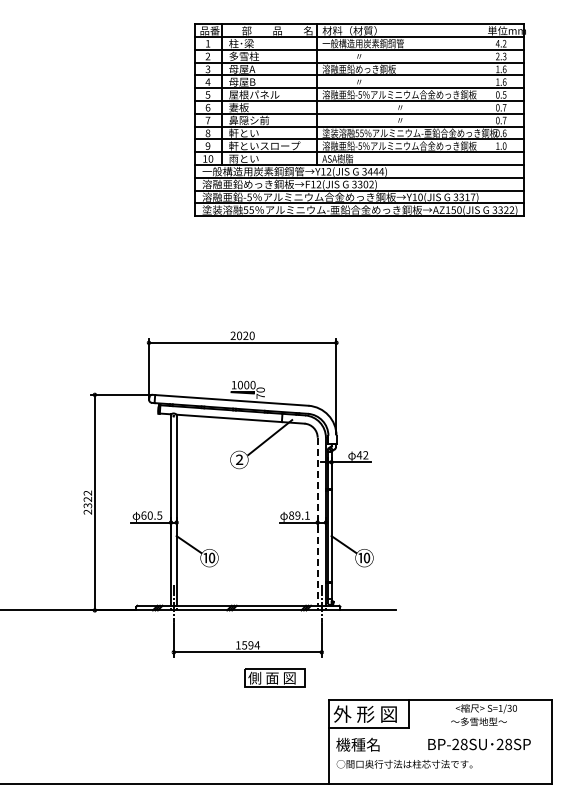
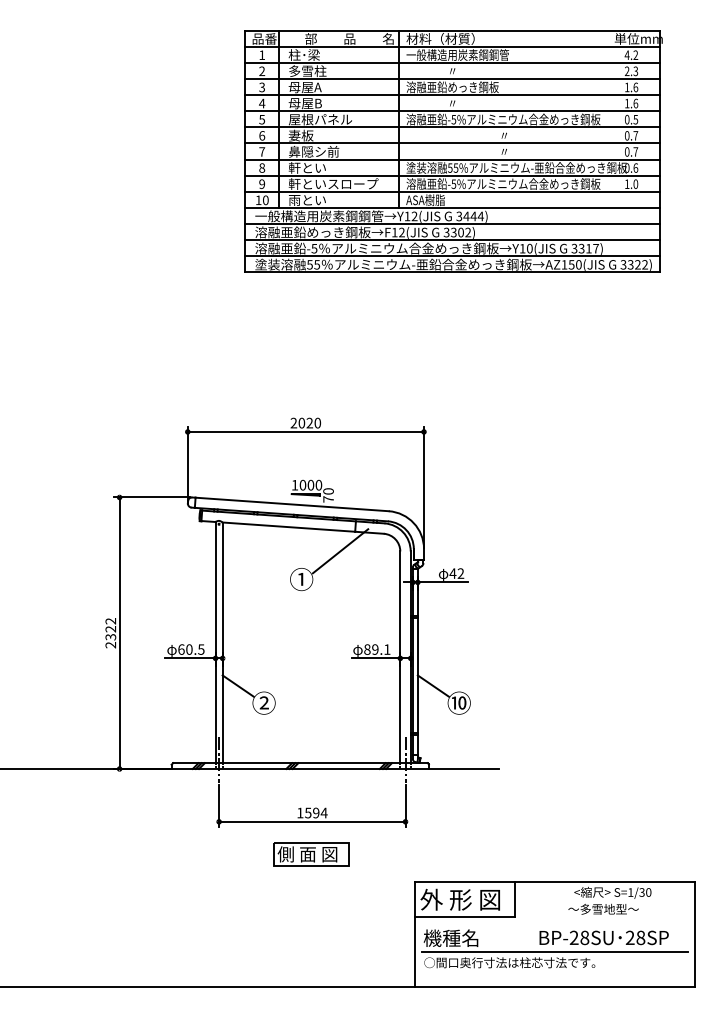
text: (239, 459) -> (301, 578), ② -> ①
line: (317, 522) -> (400, 658), dashed -> solid
text: (209, 557) -> (264, 702), ⑩ -> ②
part: (274, 677) -> (310, 853), moved
line: (440, 755) -> (555, 951), added

